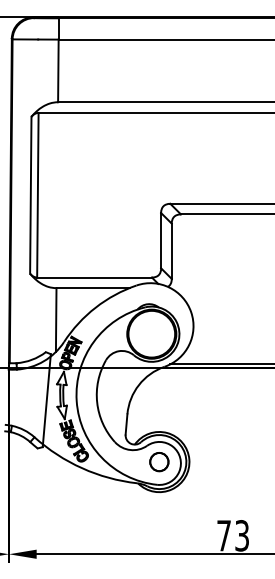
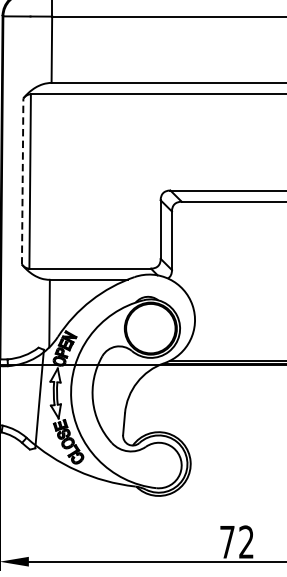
line: (30, 194) -> (22, 180), solid -> dashed
circle: (159, 462) -> (158, 464), removed
text: (241, 535) -> (245, 541), 73 -> 72

